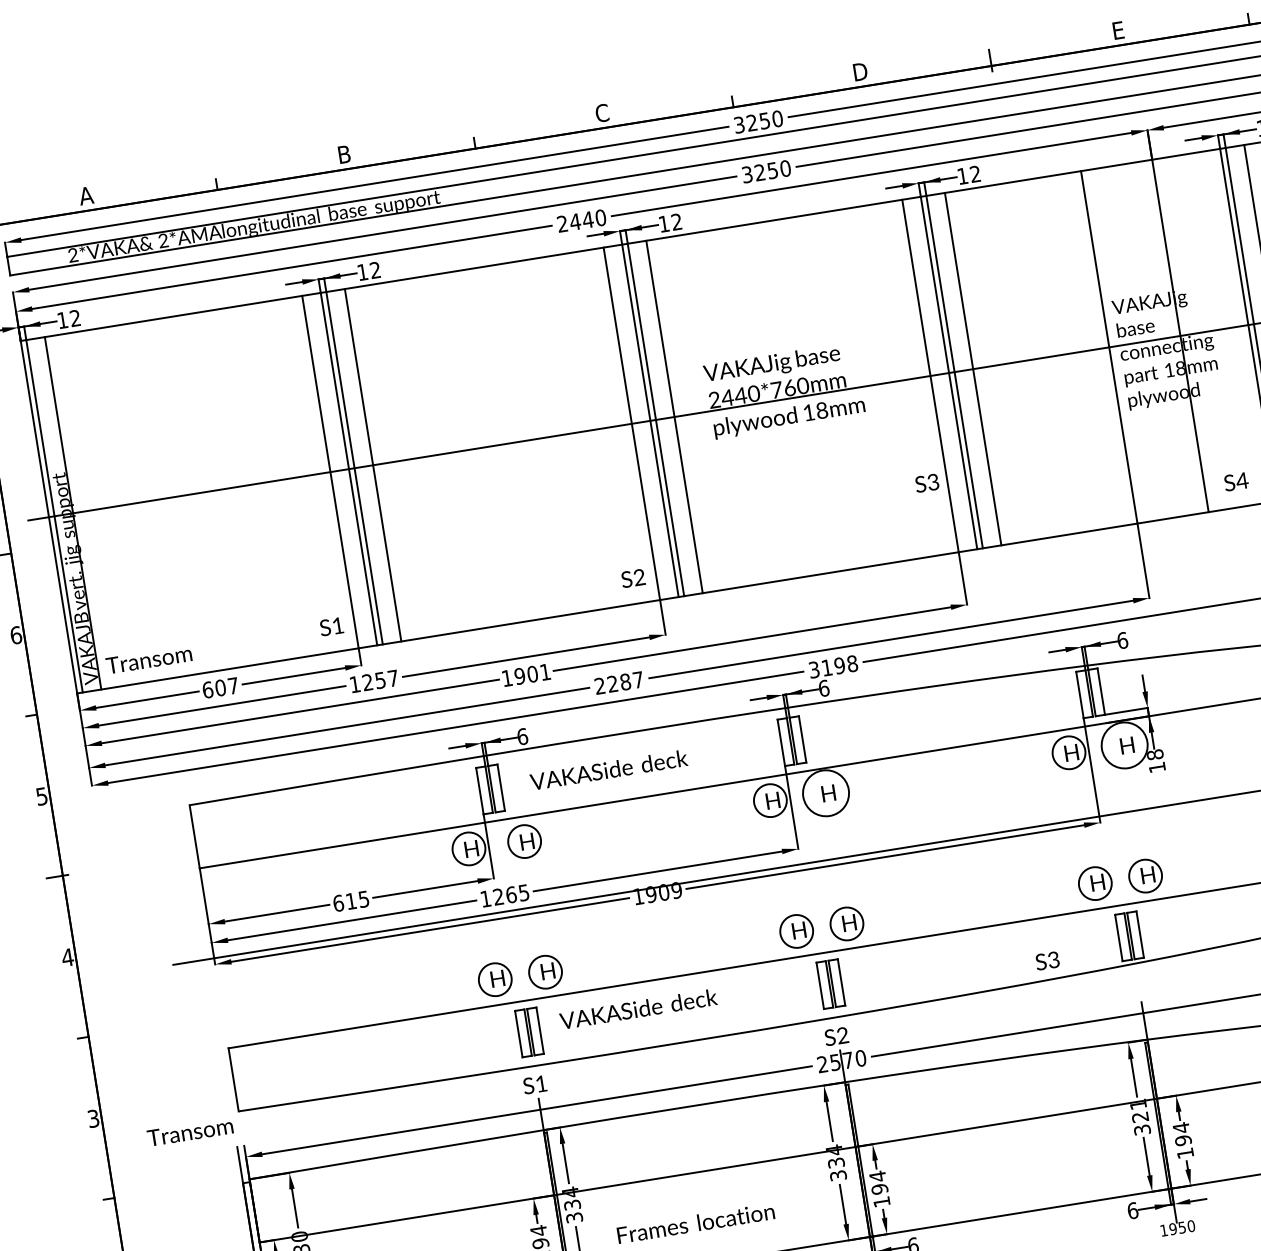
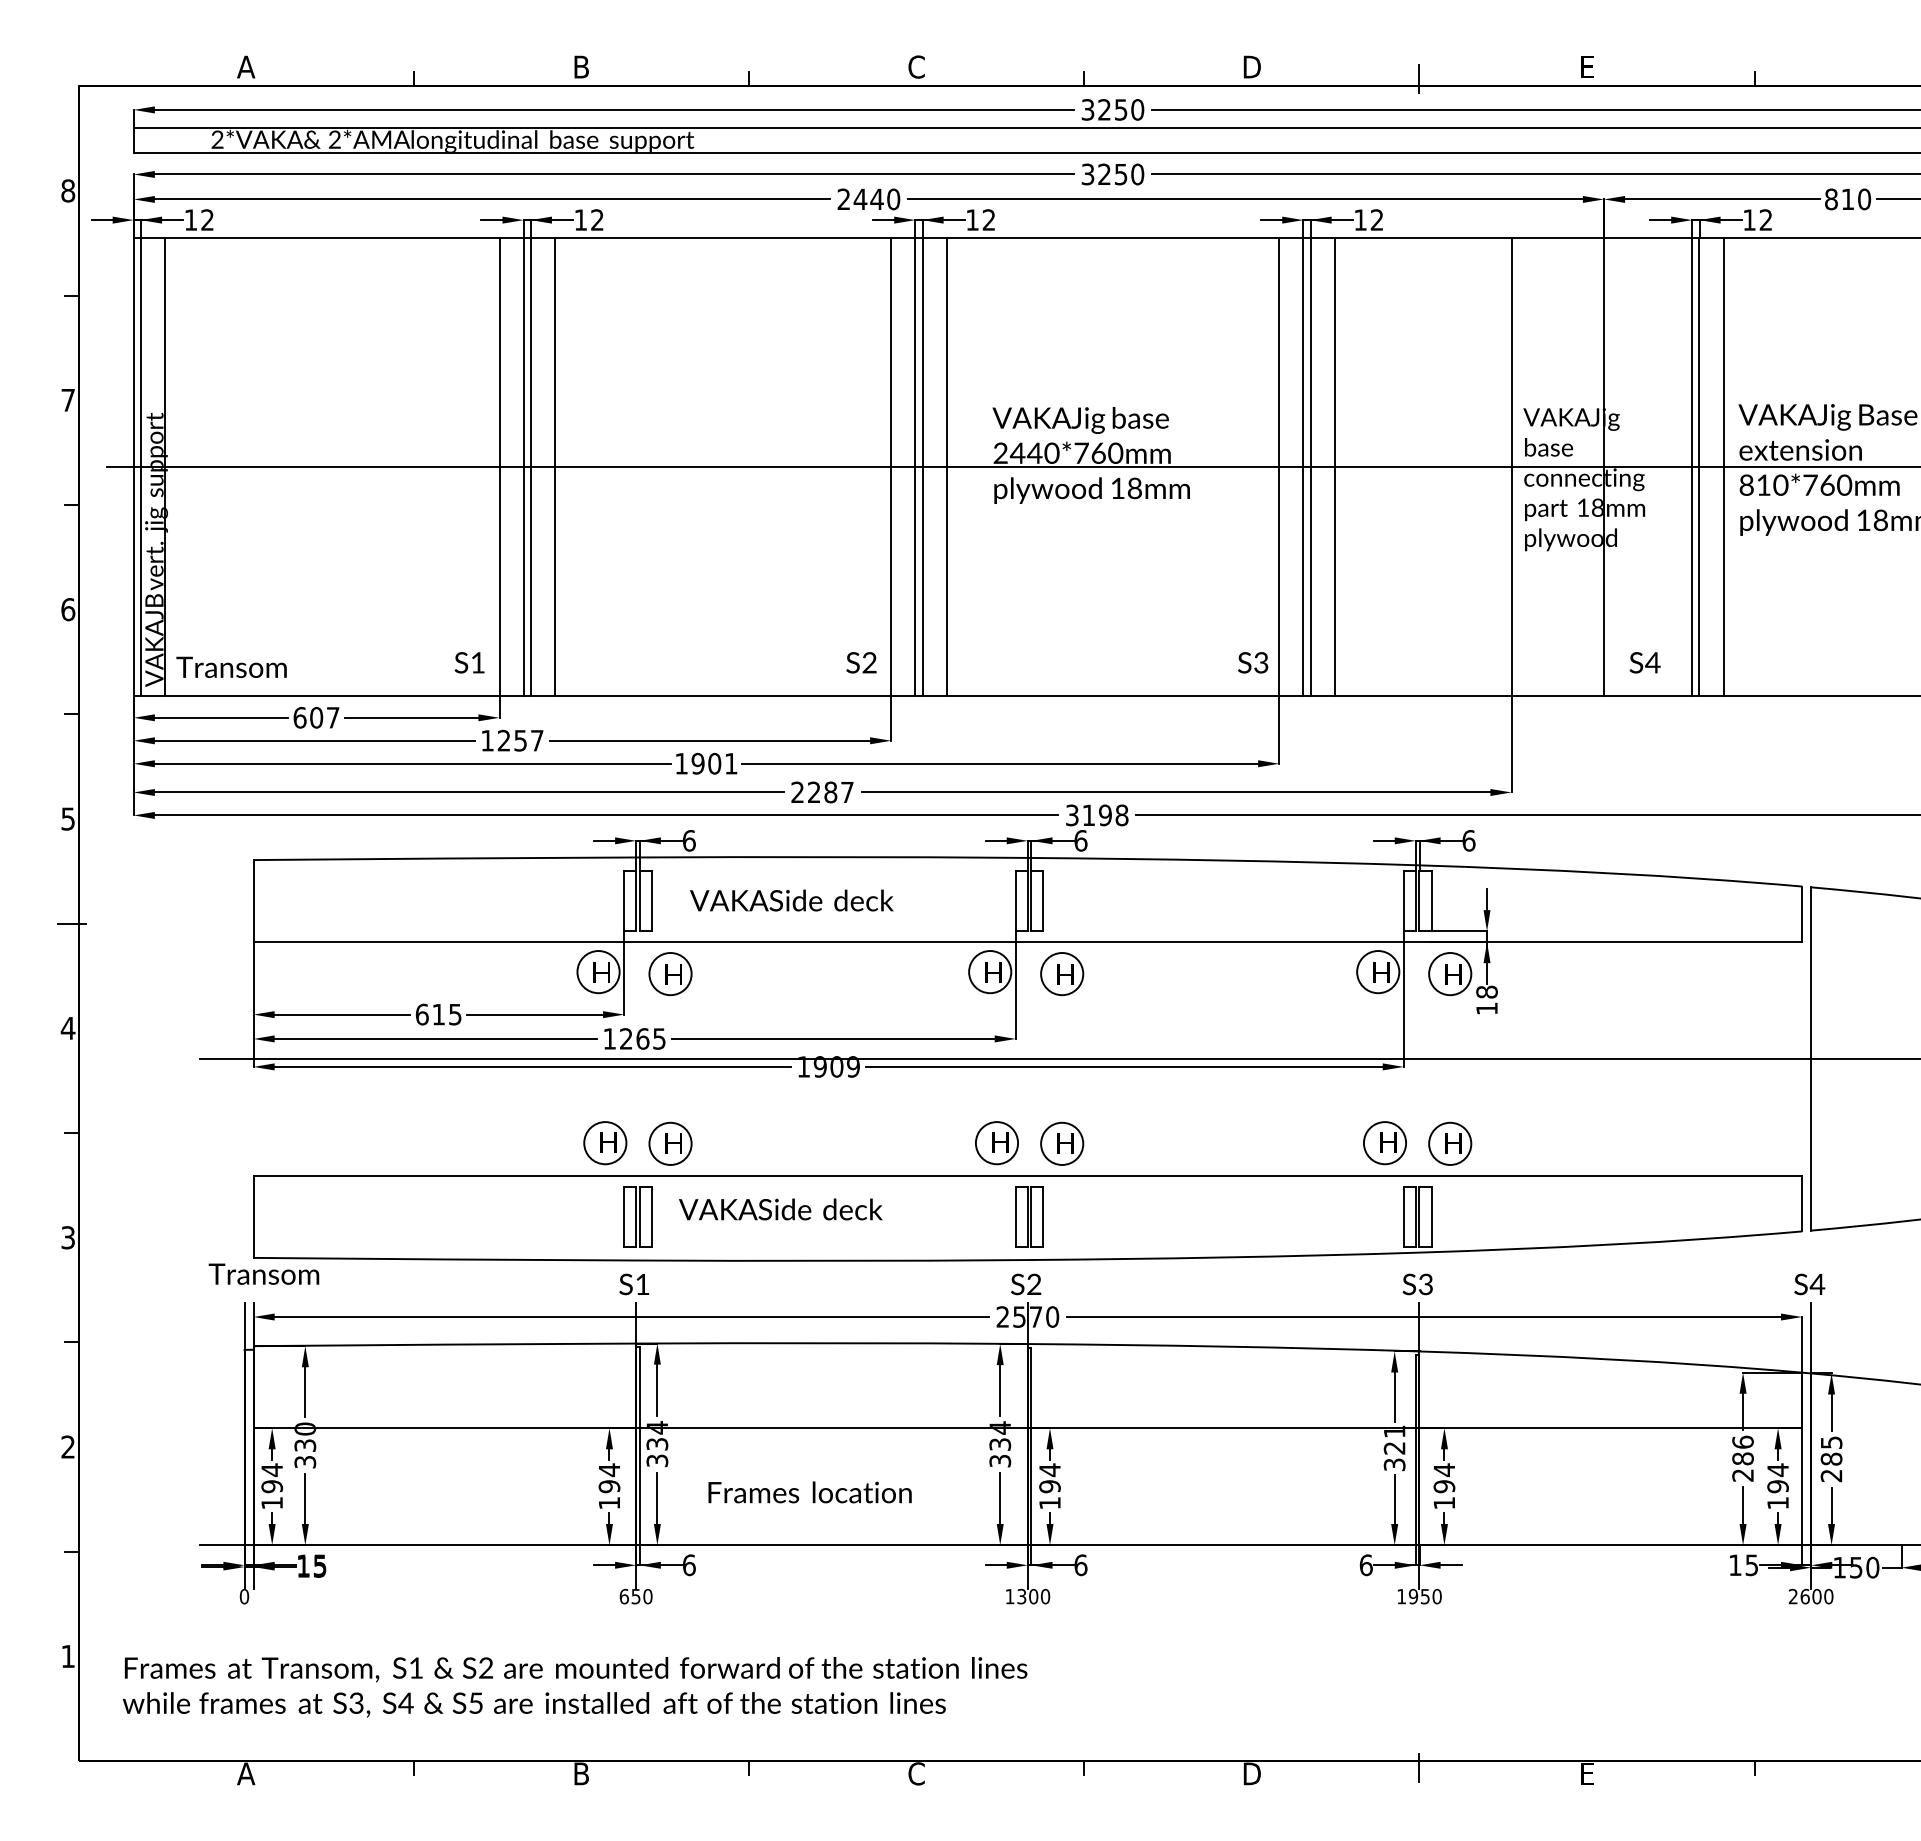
text: (927, 482) -> (1253, 662), moved
circle: (1124, 745) -> (1450, 974), size x0.71
circle: (826, 793) -> (1062, 974), size x0.71
text: (1047, 961) -> (1417, 1284), moved
text: (189, 1131) -> (263, 1273), moved

